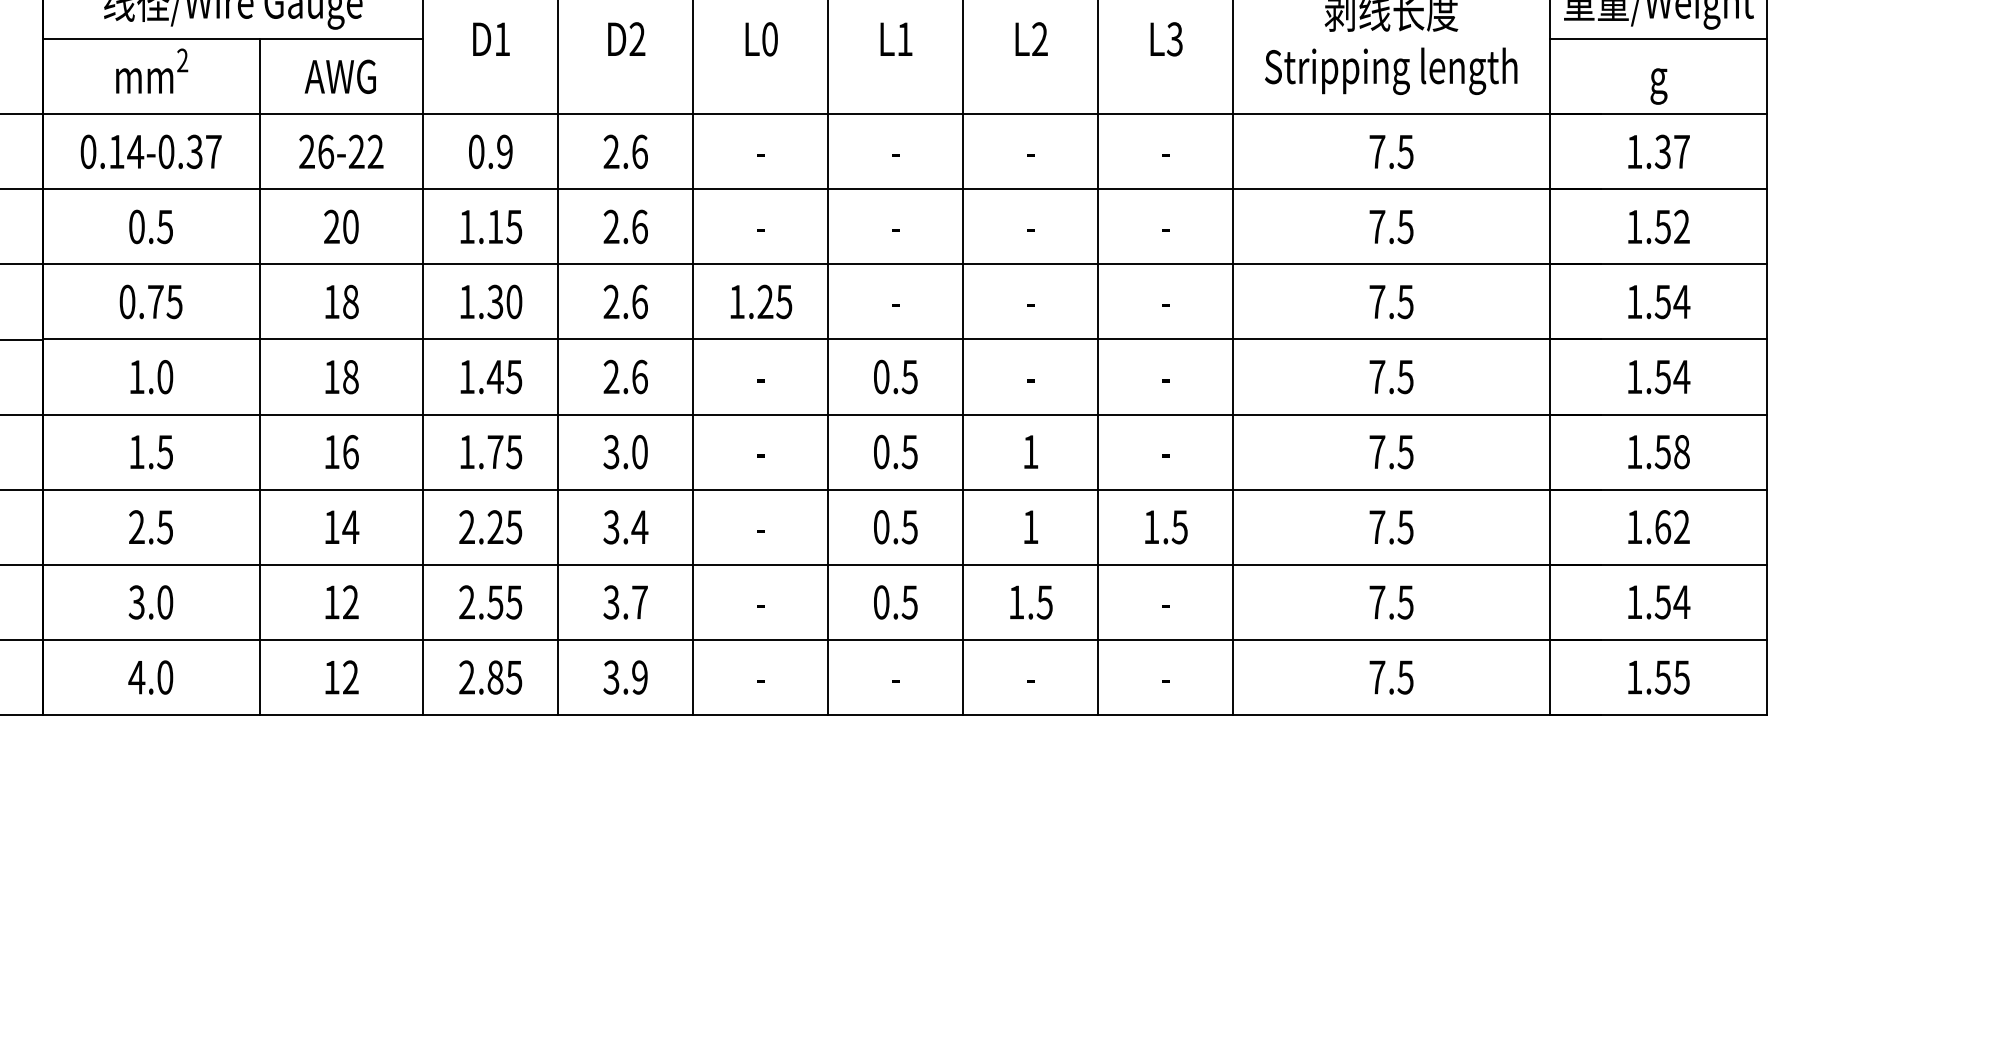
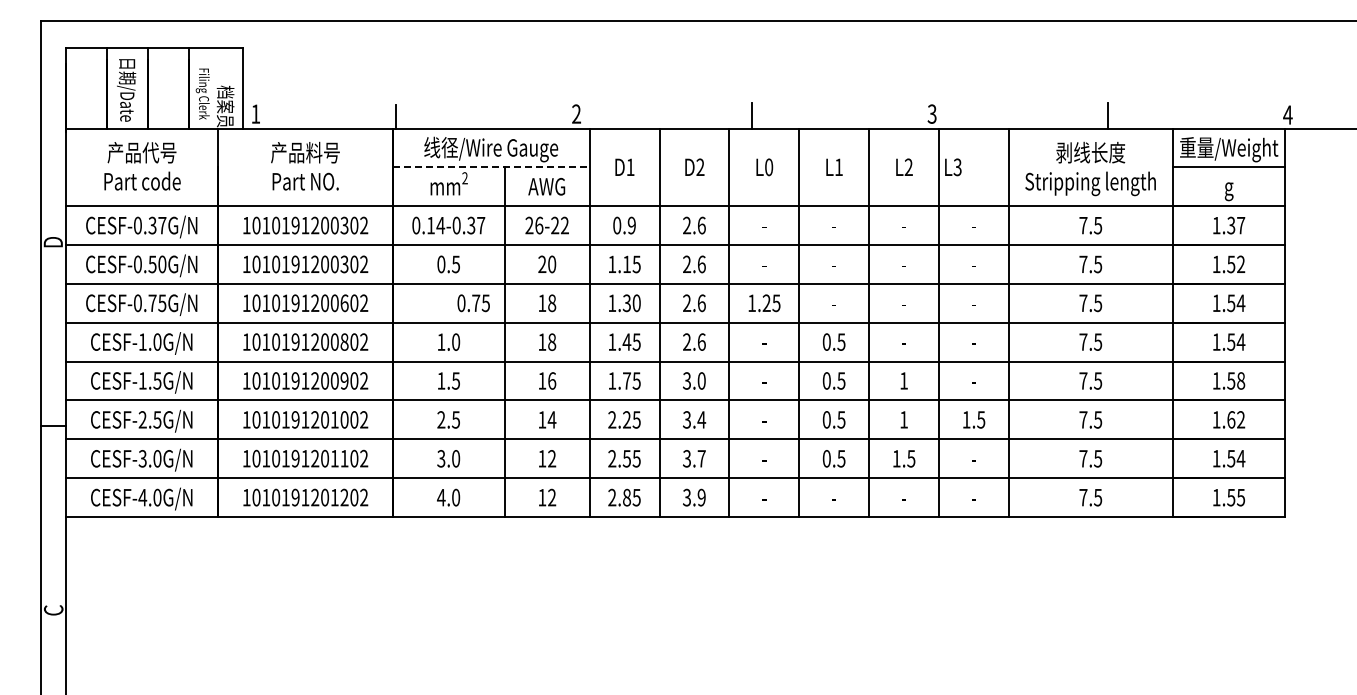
line: (233, 39) -> (491, 167), solid -> dashed
text: (1166, 39) -> (953, 167), moved
text: (150, 302) -> (473, 303), moved

